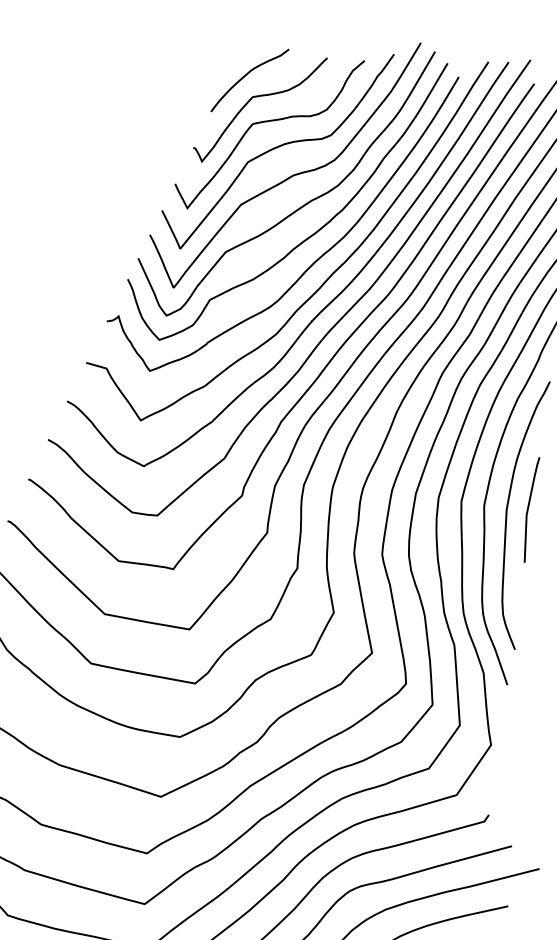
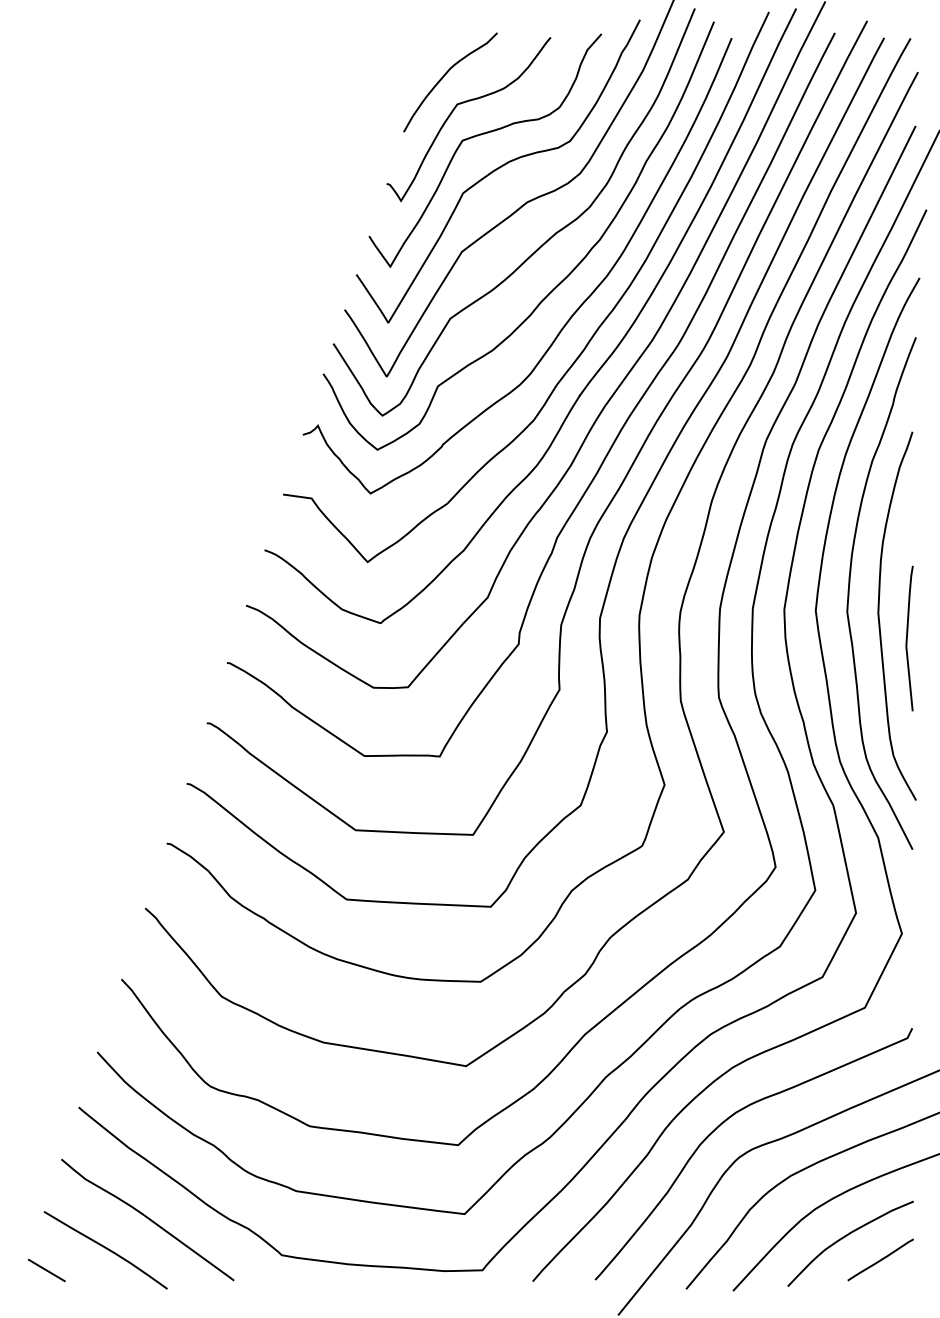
curve: (528, 509) -> (907, 638), moved

